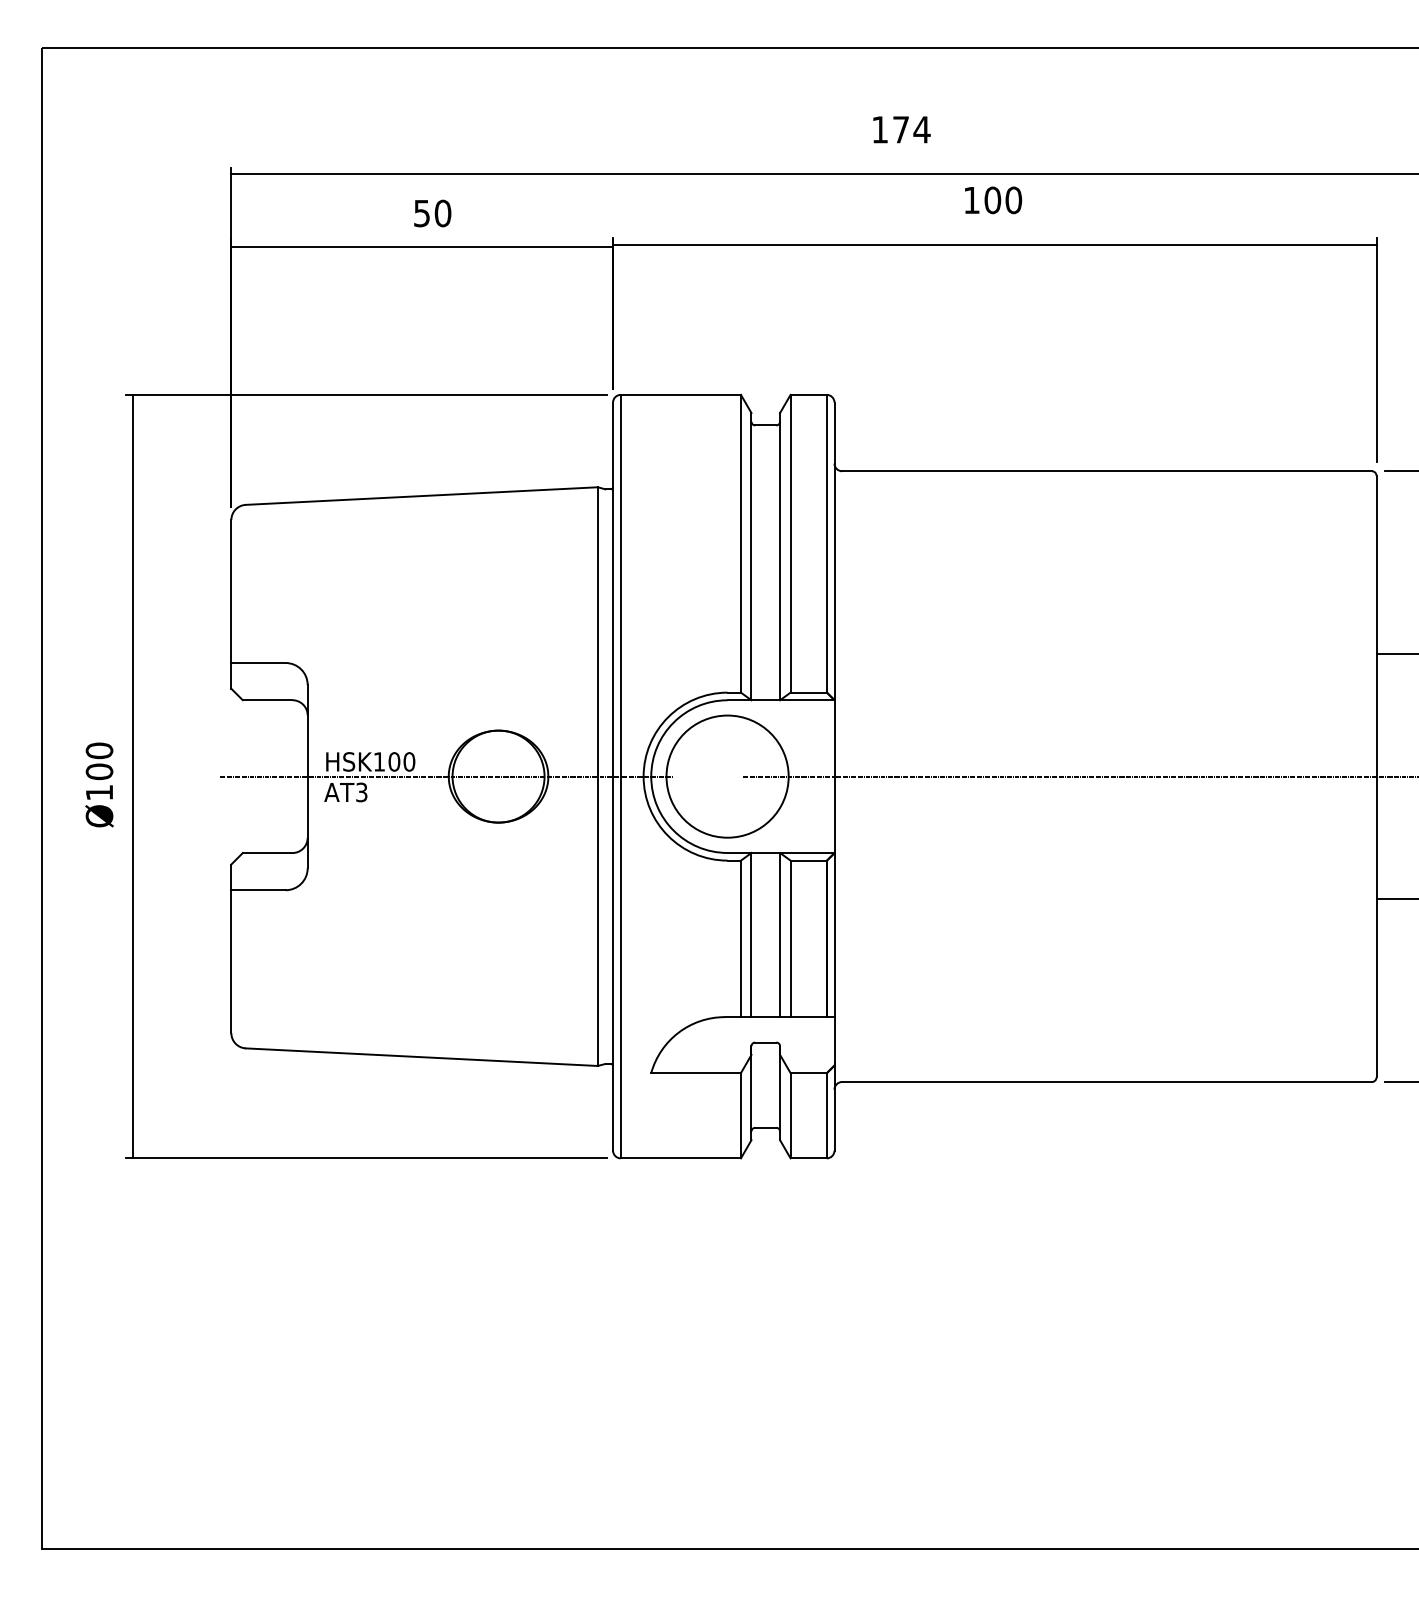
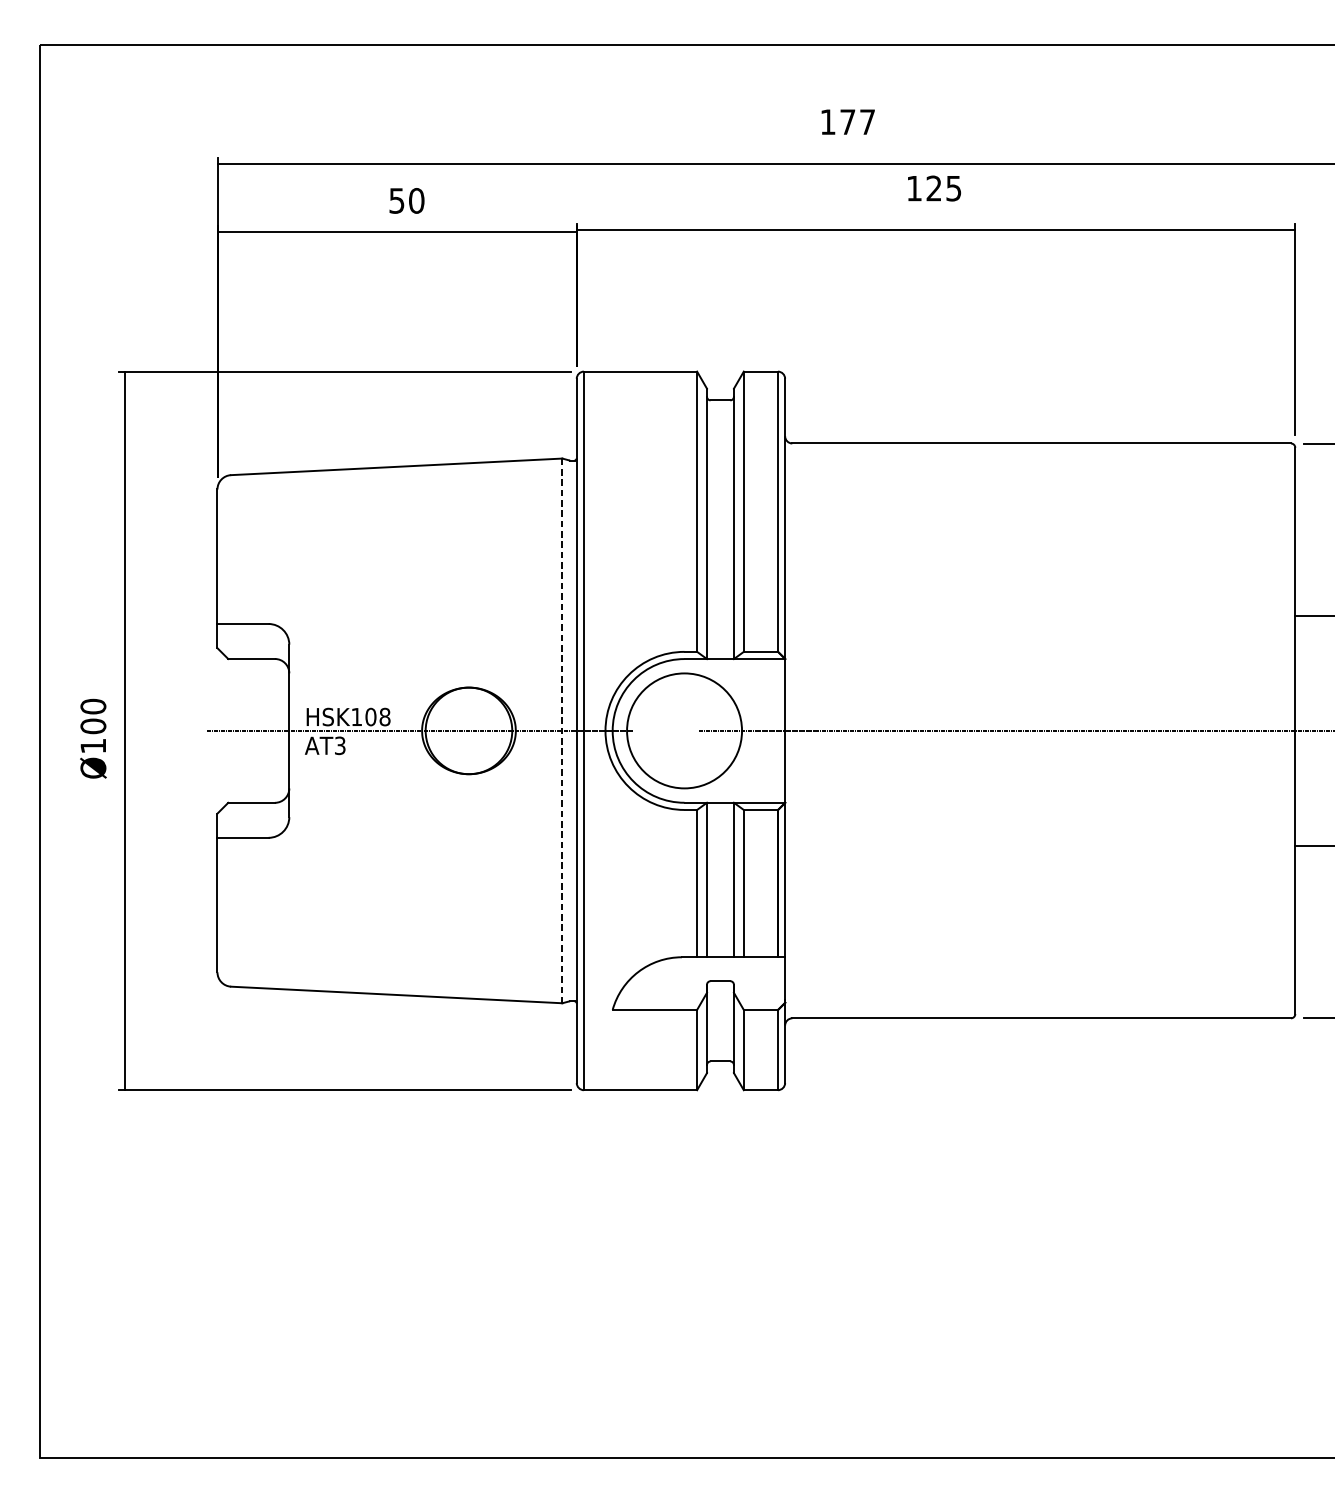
text: (921, 129) -> (867, 121), 174 -> 177
text: (1003, 200) -> (944, 188), 100 -> 125
text: (409, 761) -> (385, 716), HSK100 -> HSK108
line: (597, 777) -> (562, 731), solid -> dashed

